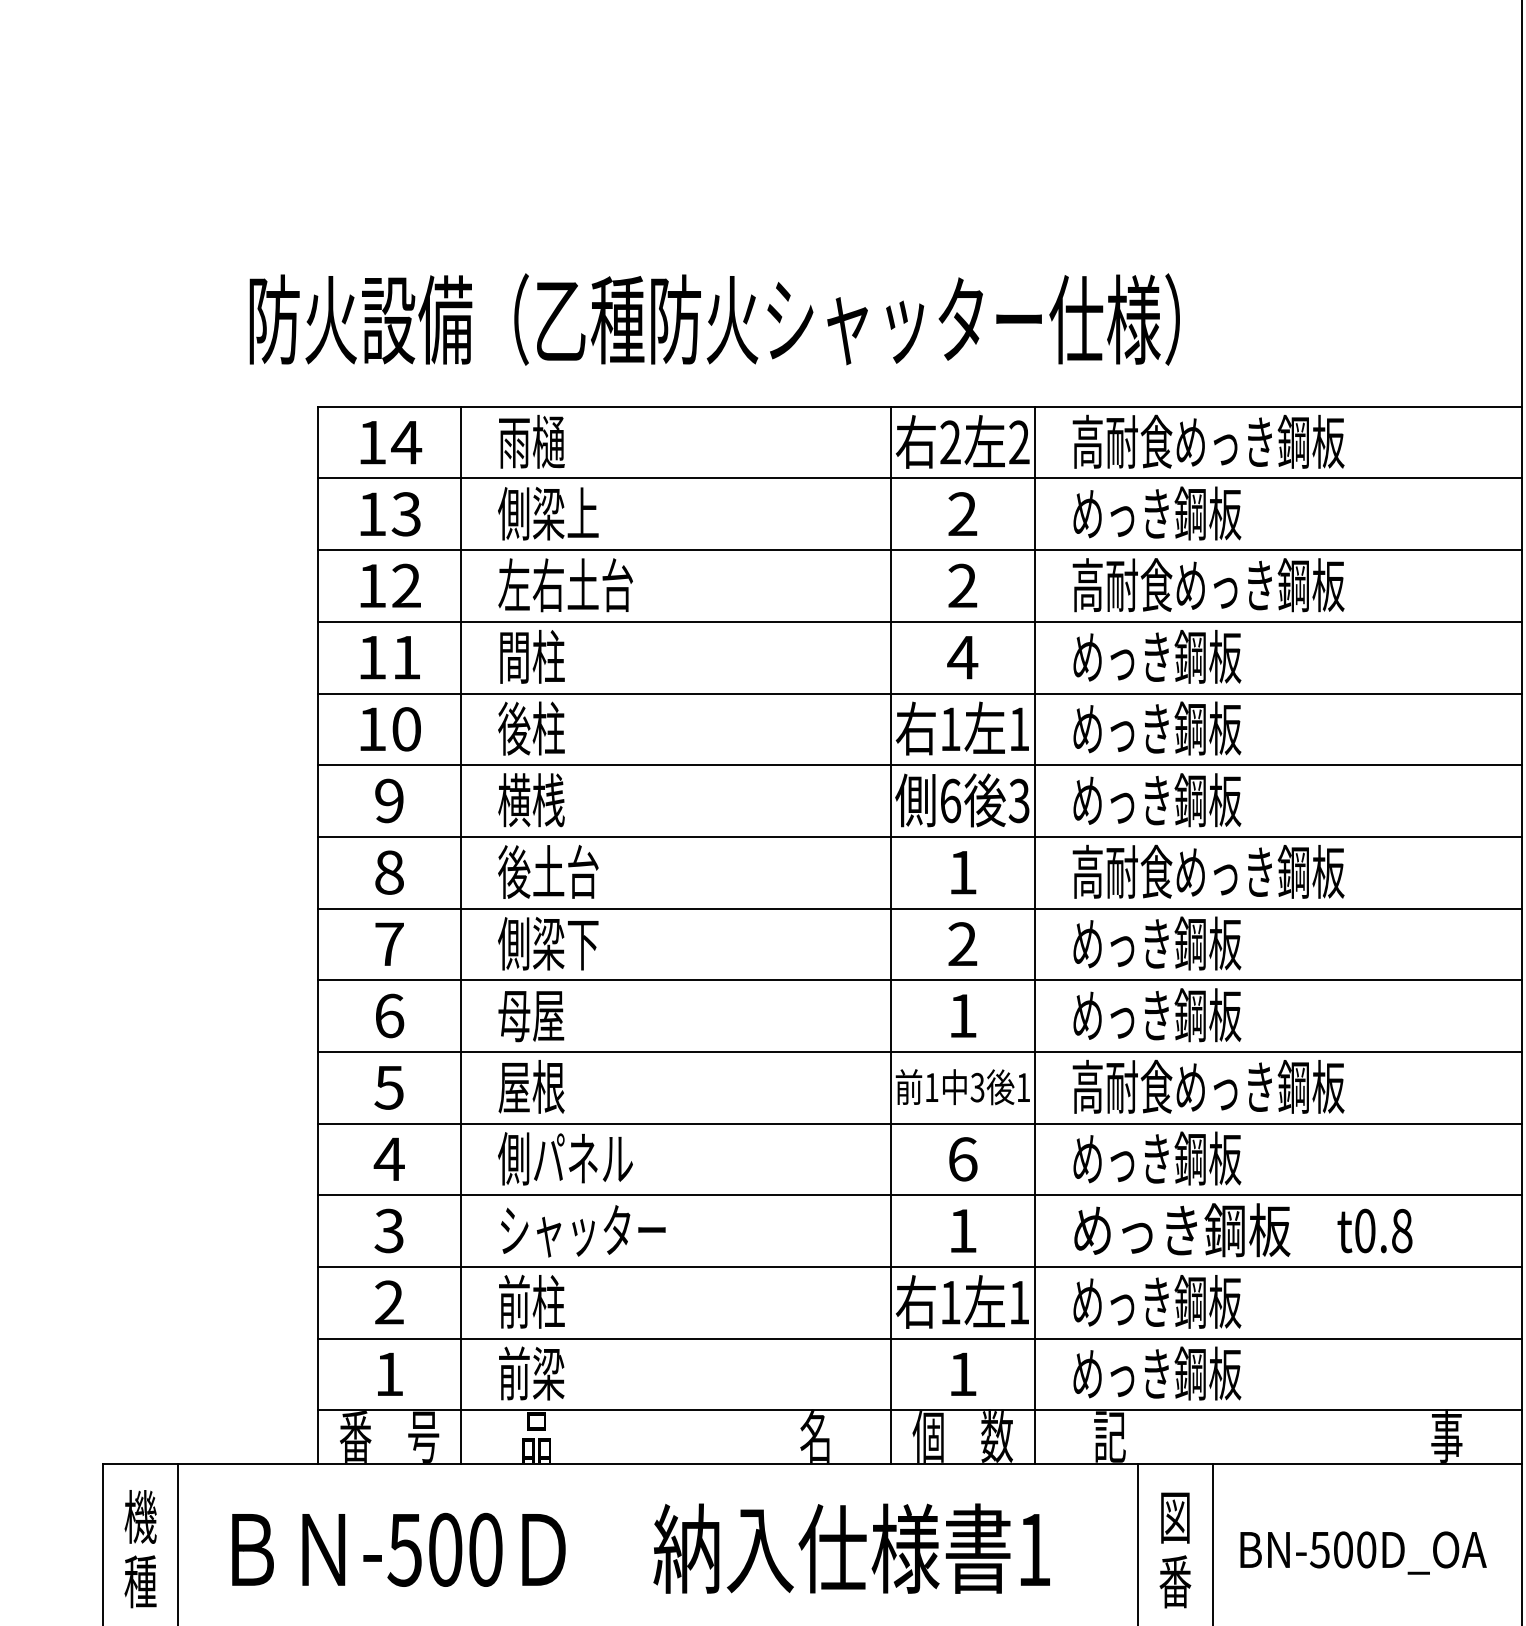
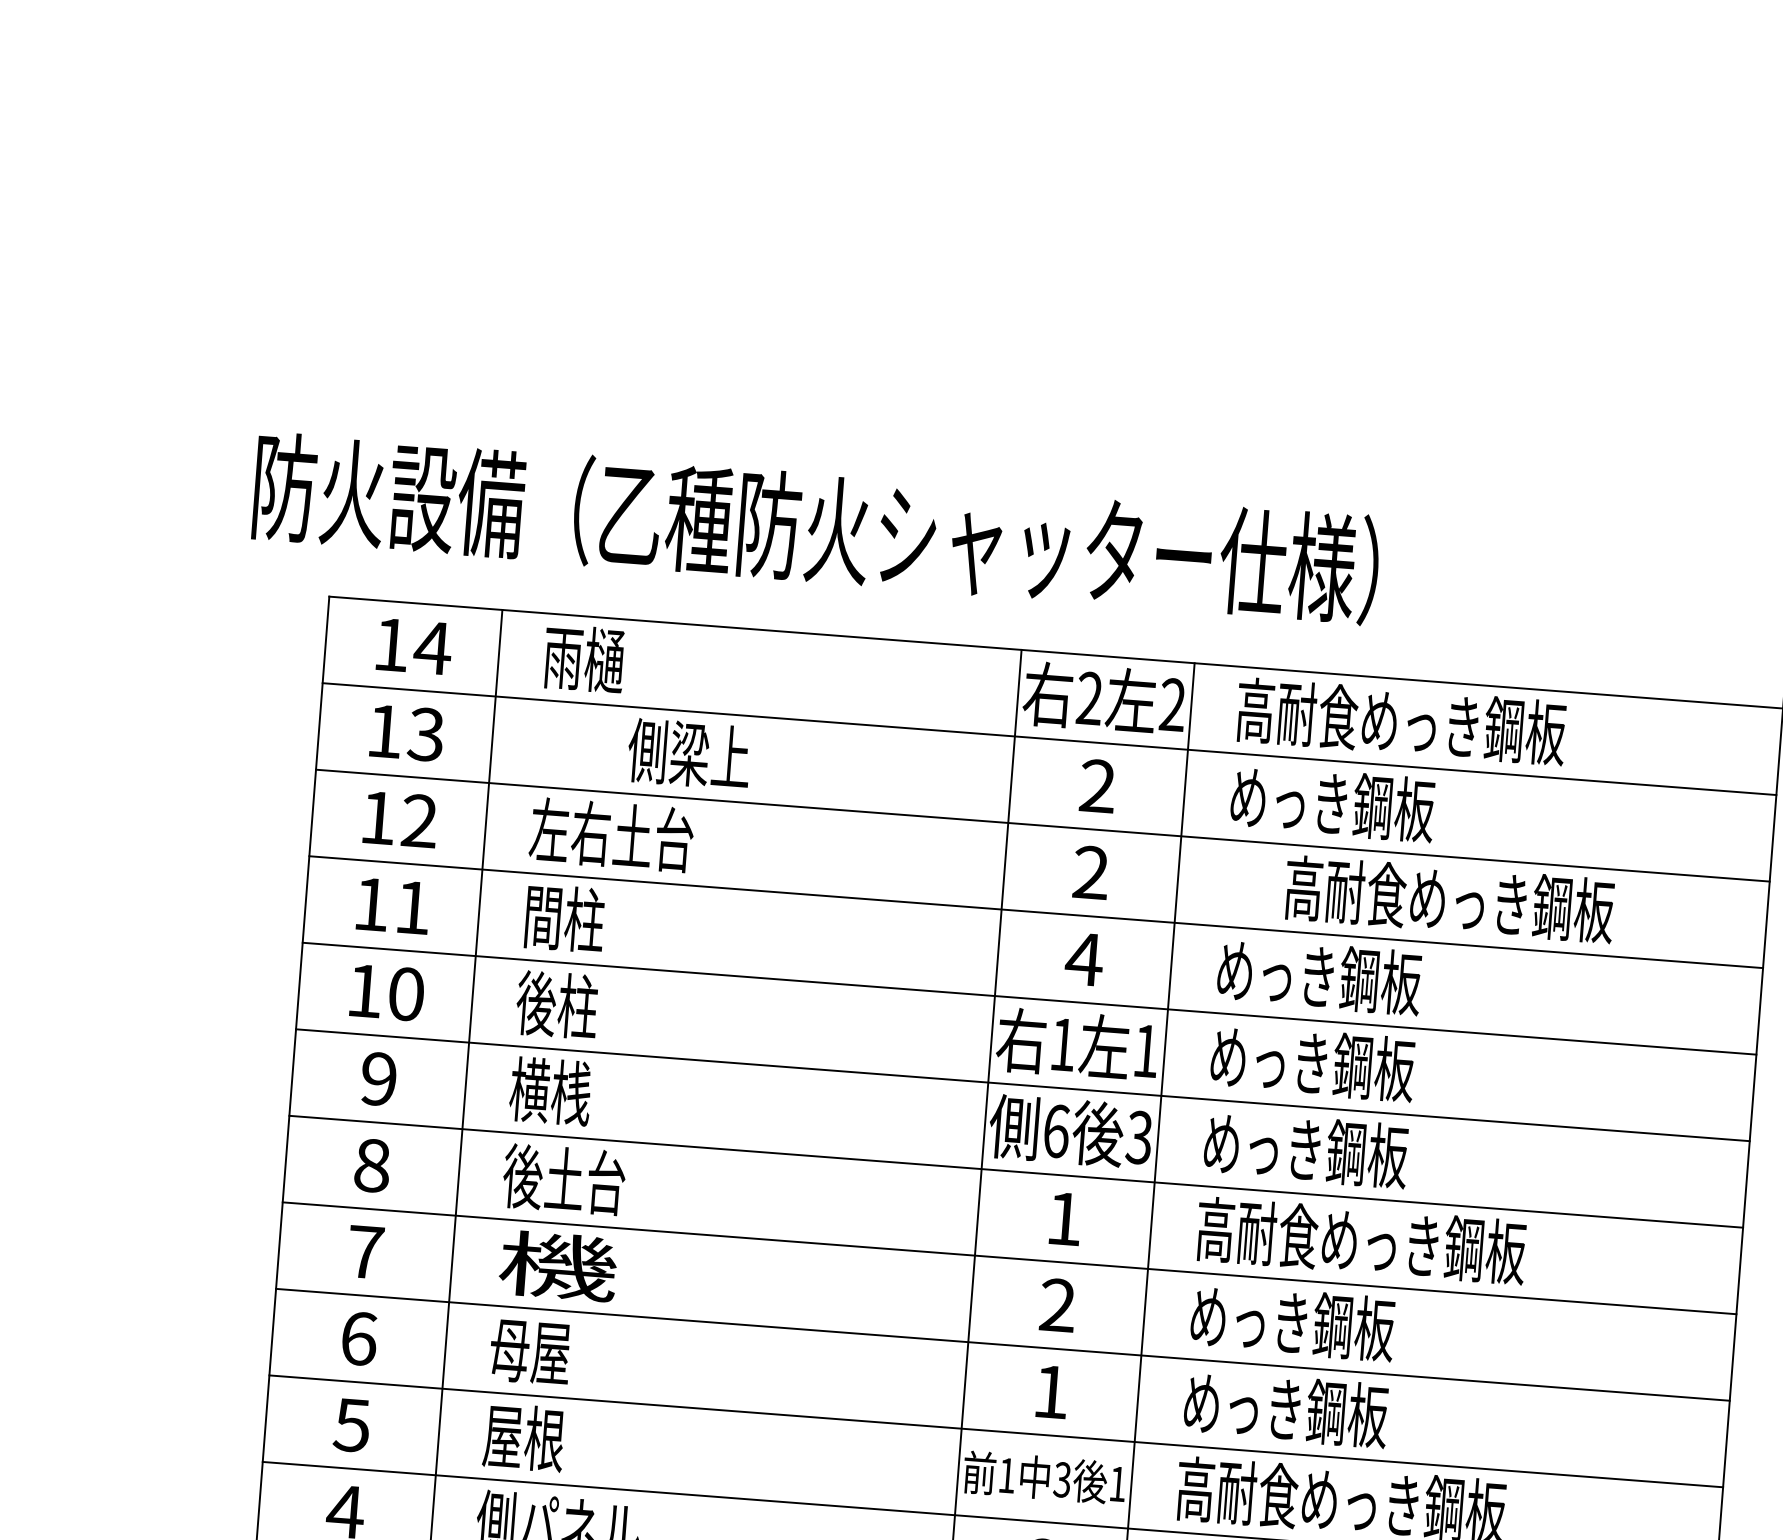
text: (548, 513) -> (689, 753), moved
text: (1208, 585) -> (1449, 899), moved
text: (548, 943) -> (557, 1266), 側梁下 -> 機

